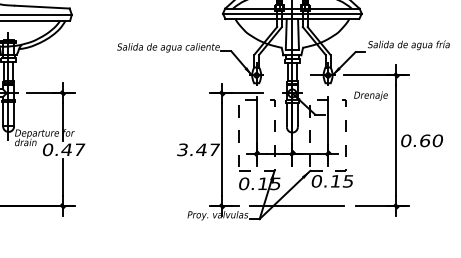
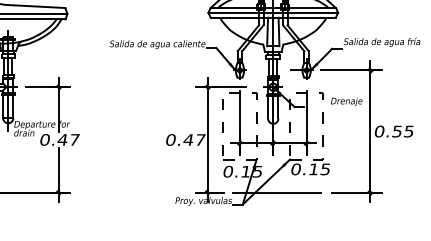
text: (370, 95) -> (346, 101), moved
text: (430, 140) -> (402, 131), 0.60 -> 0.55
text: (182, 149) -> (170, 139), 3.47 -> 0.47

